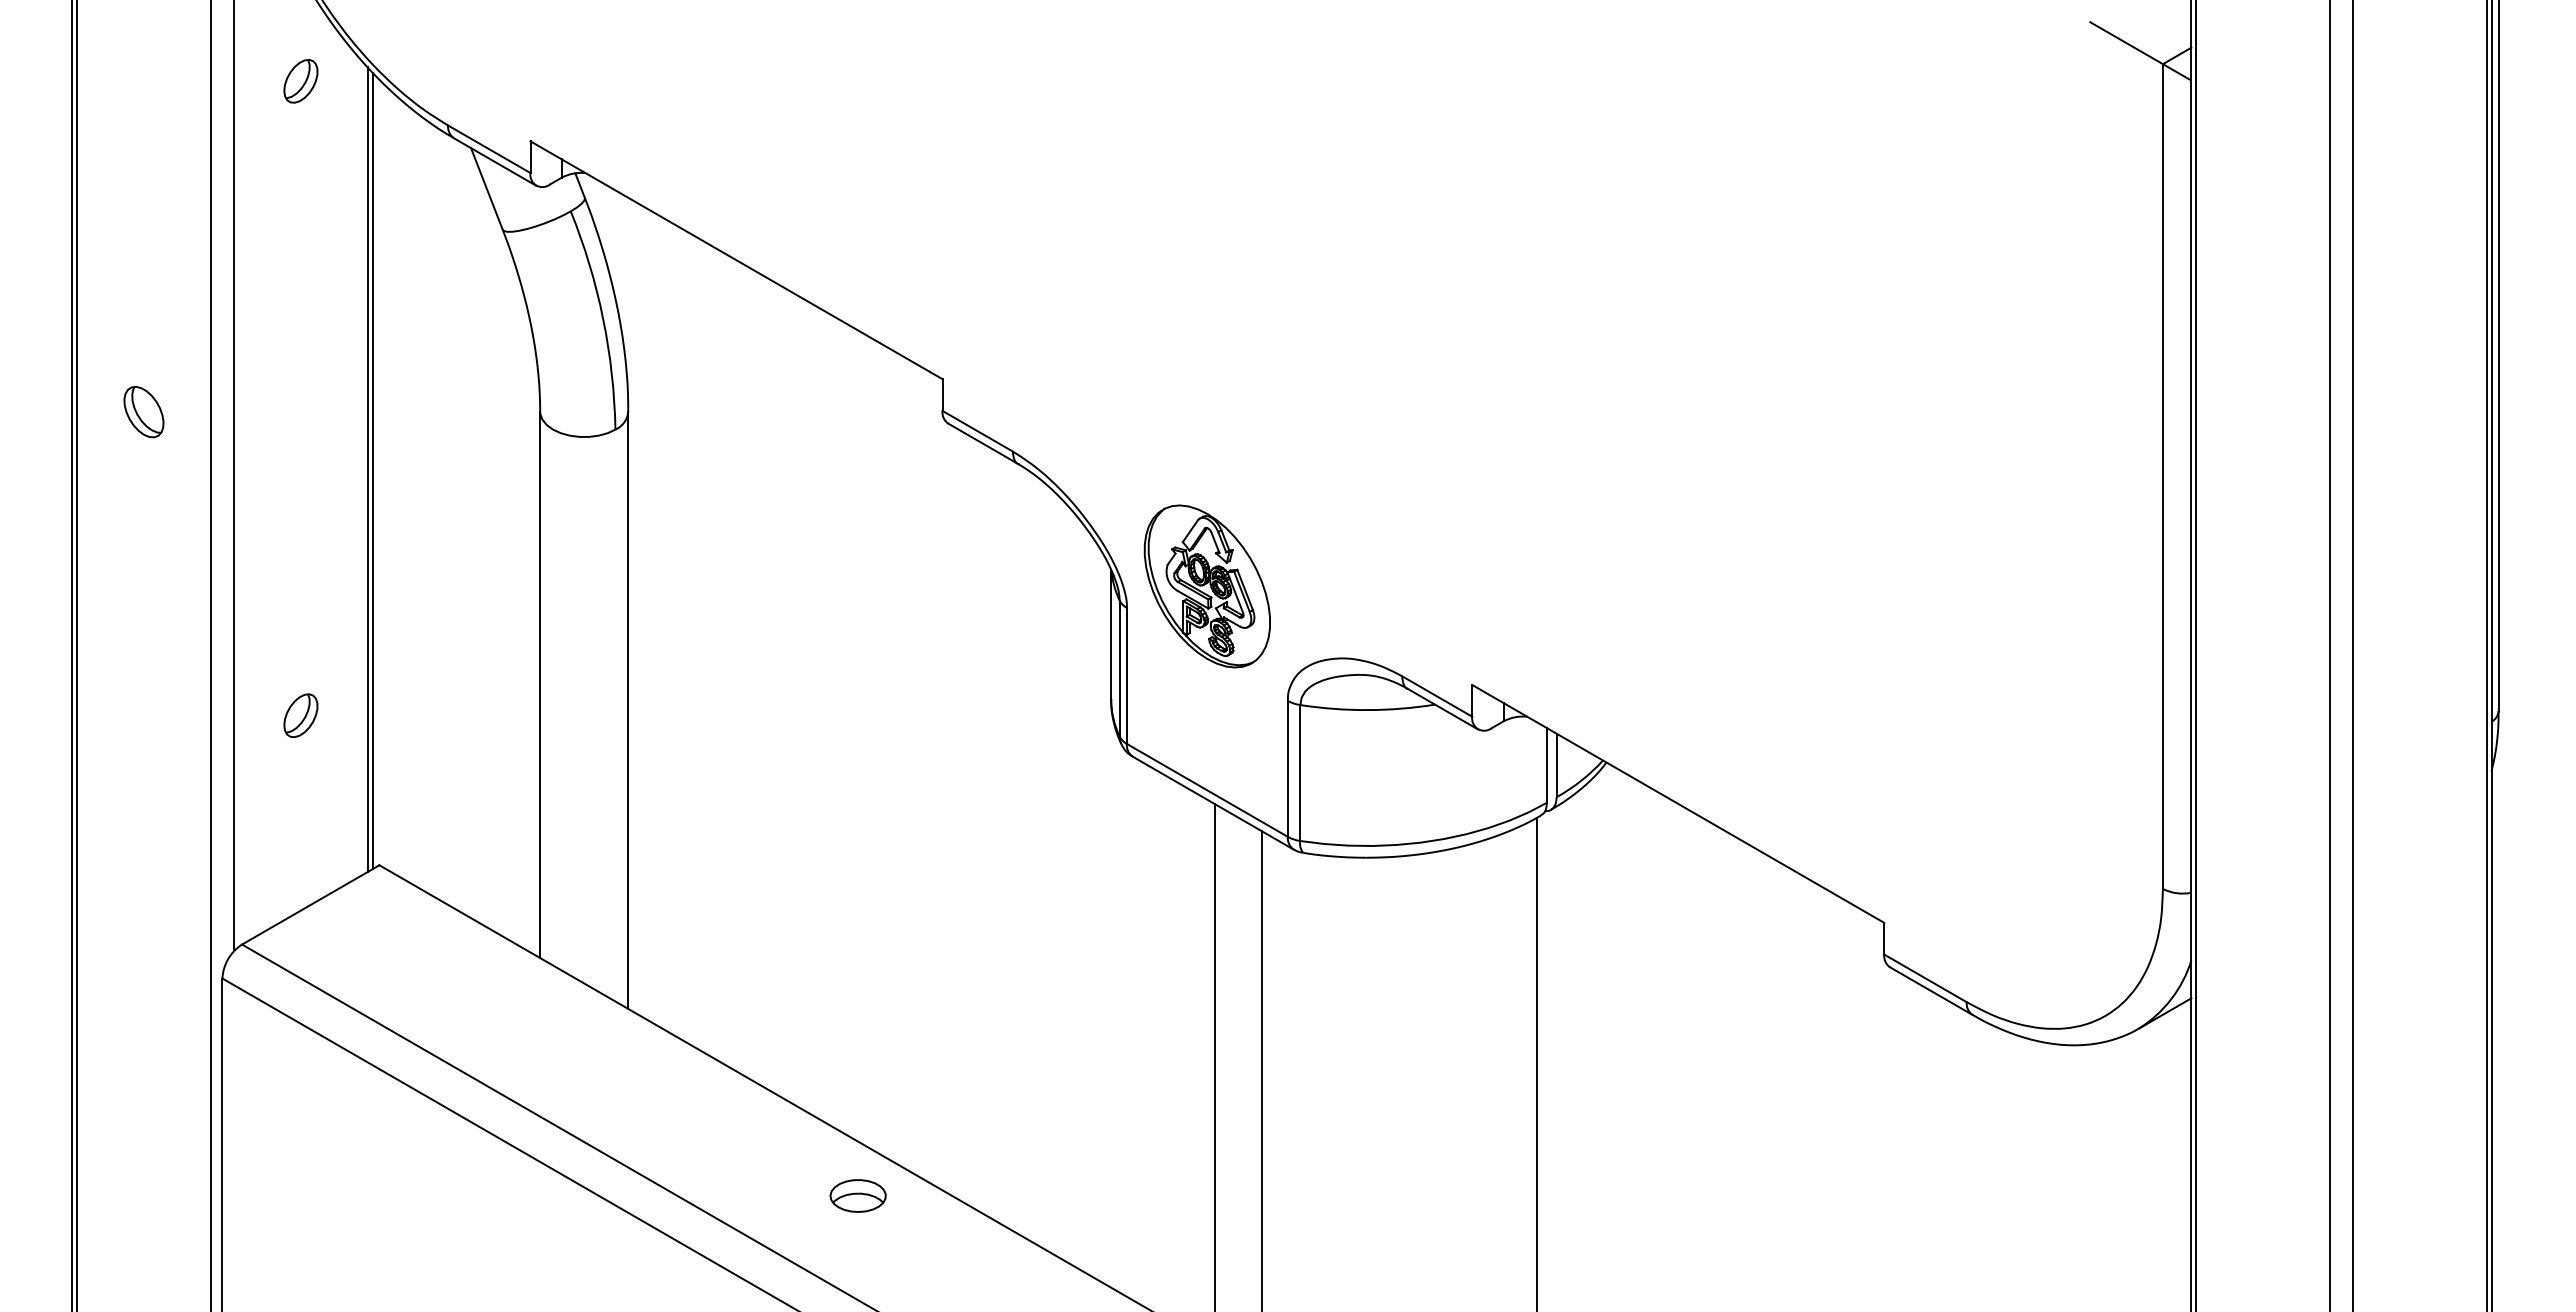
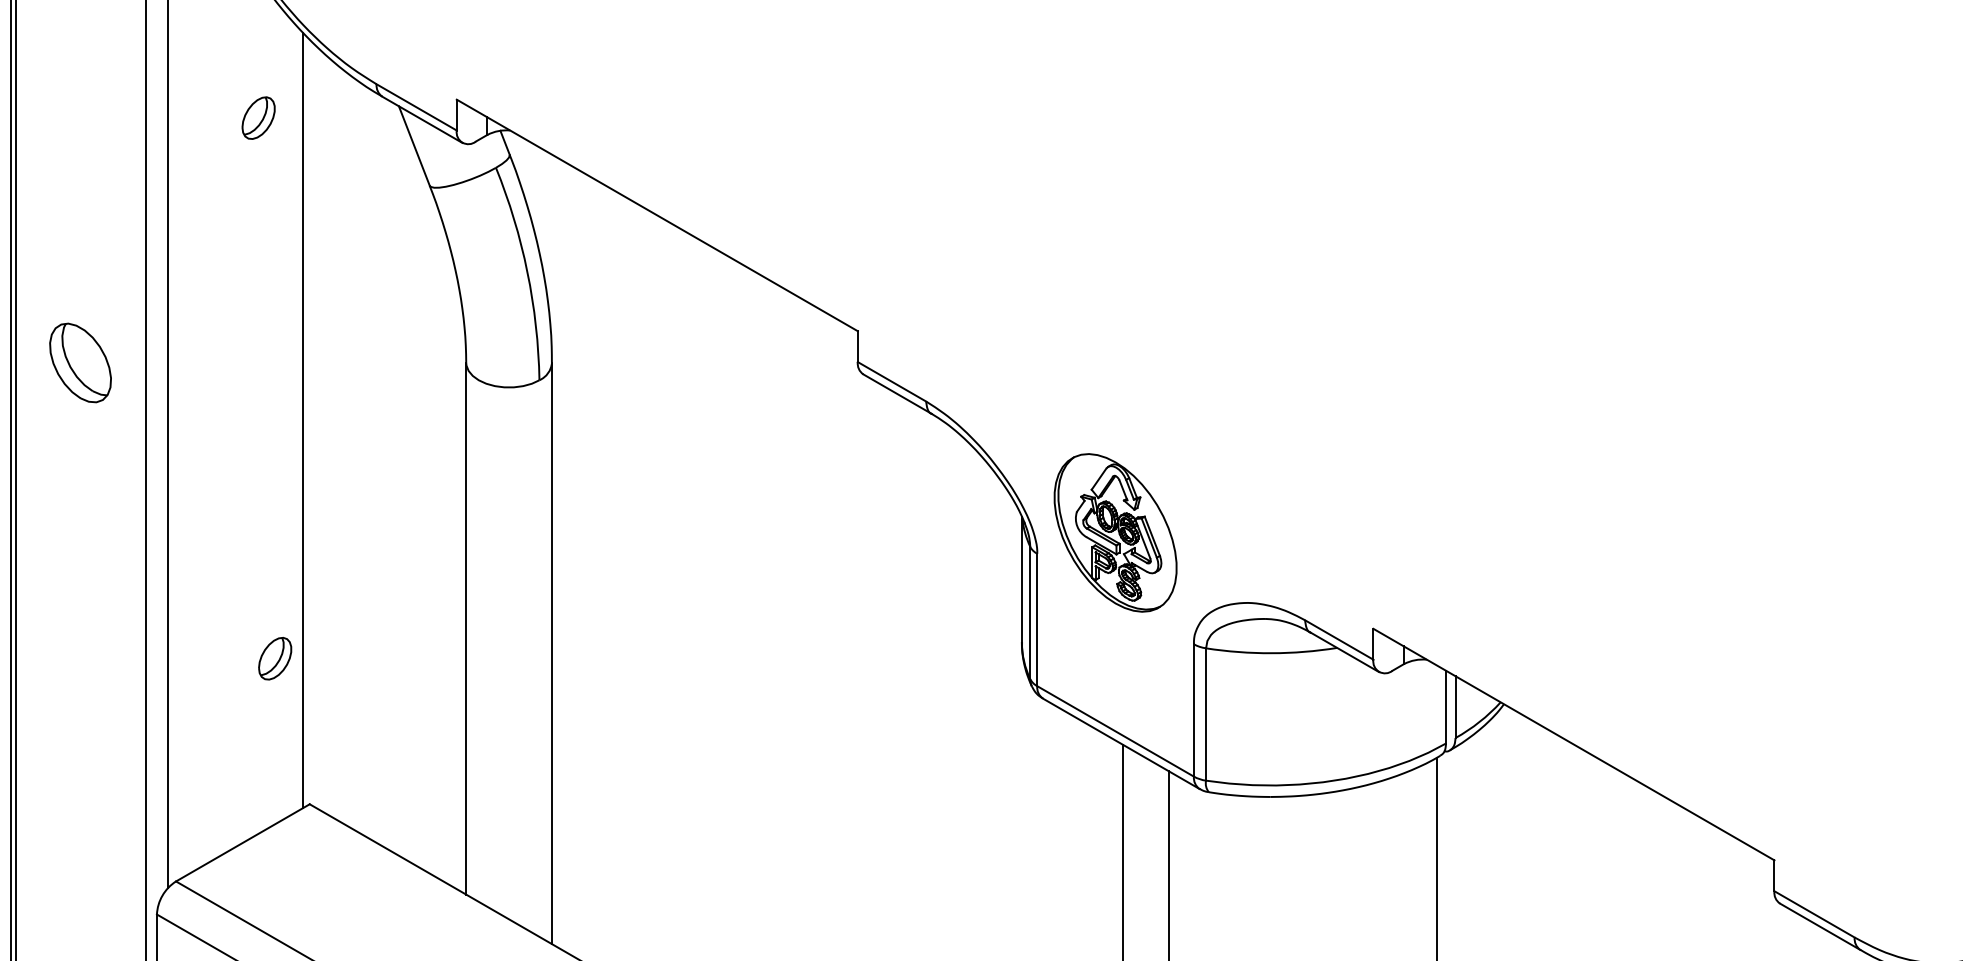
part: (300, 81) -> (258, 118), moved
part: (143, 412) -> (80, 363), size x1.6
line: (367, 469) -> (298, 419), removed
part: (300, 715) -> (274, 658), moved

